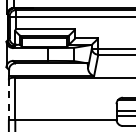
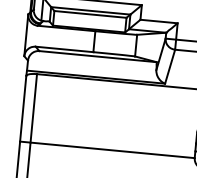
line: (8, 100) -> (22, 110), dashed -> solid

